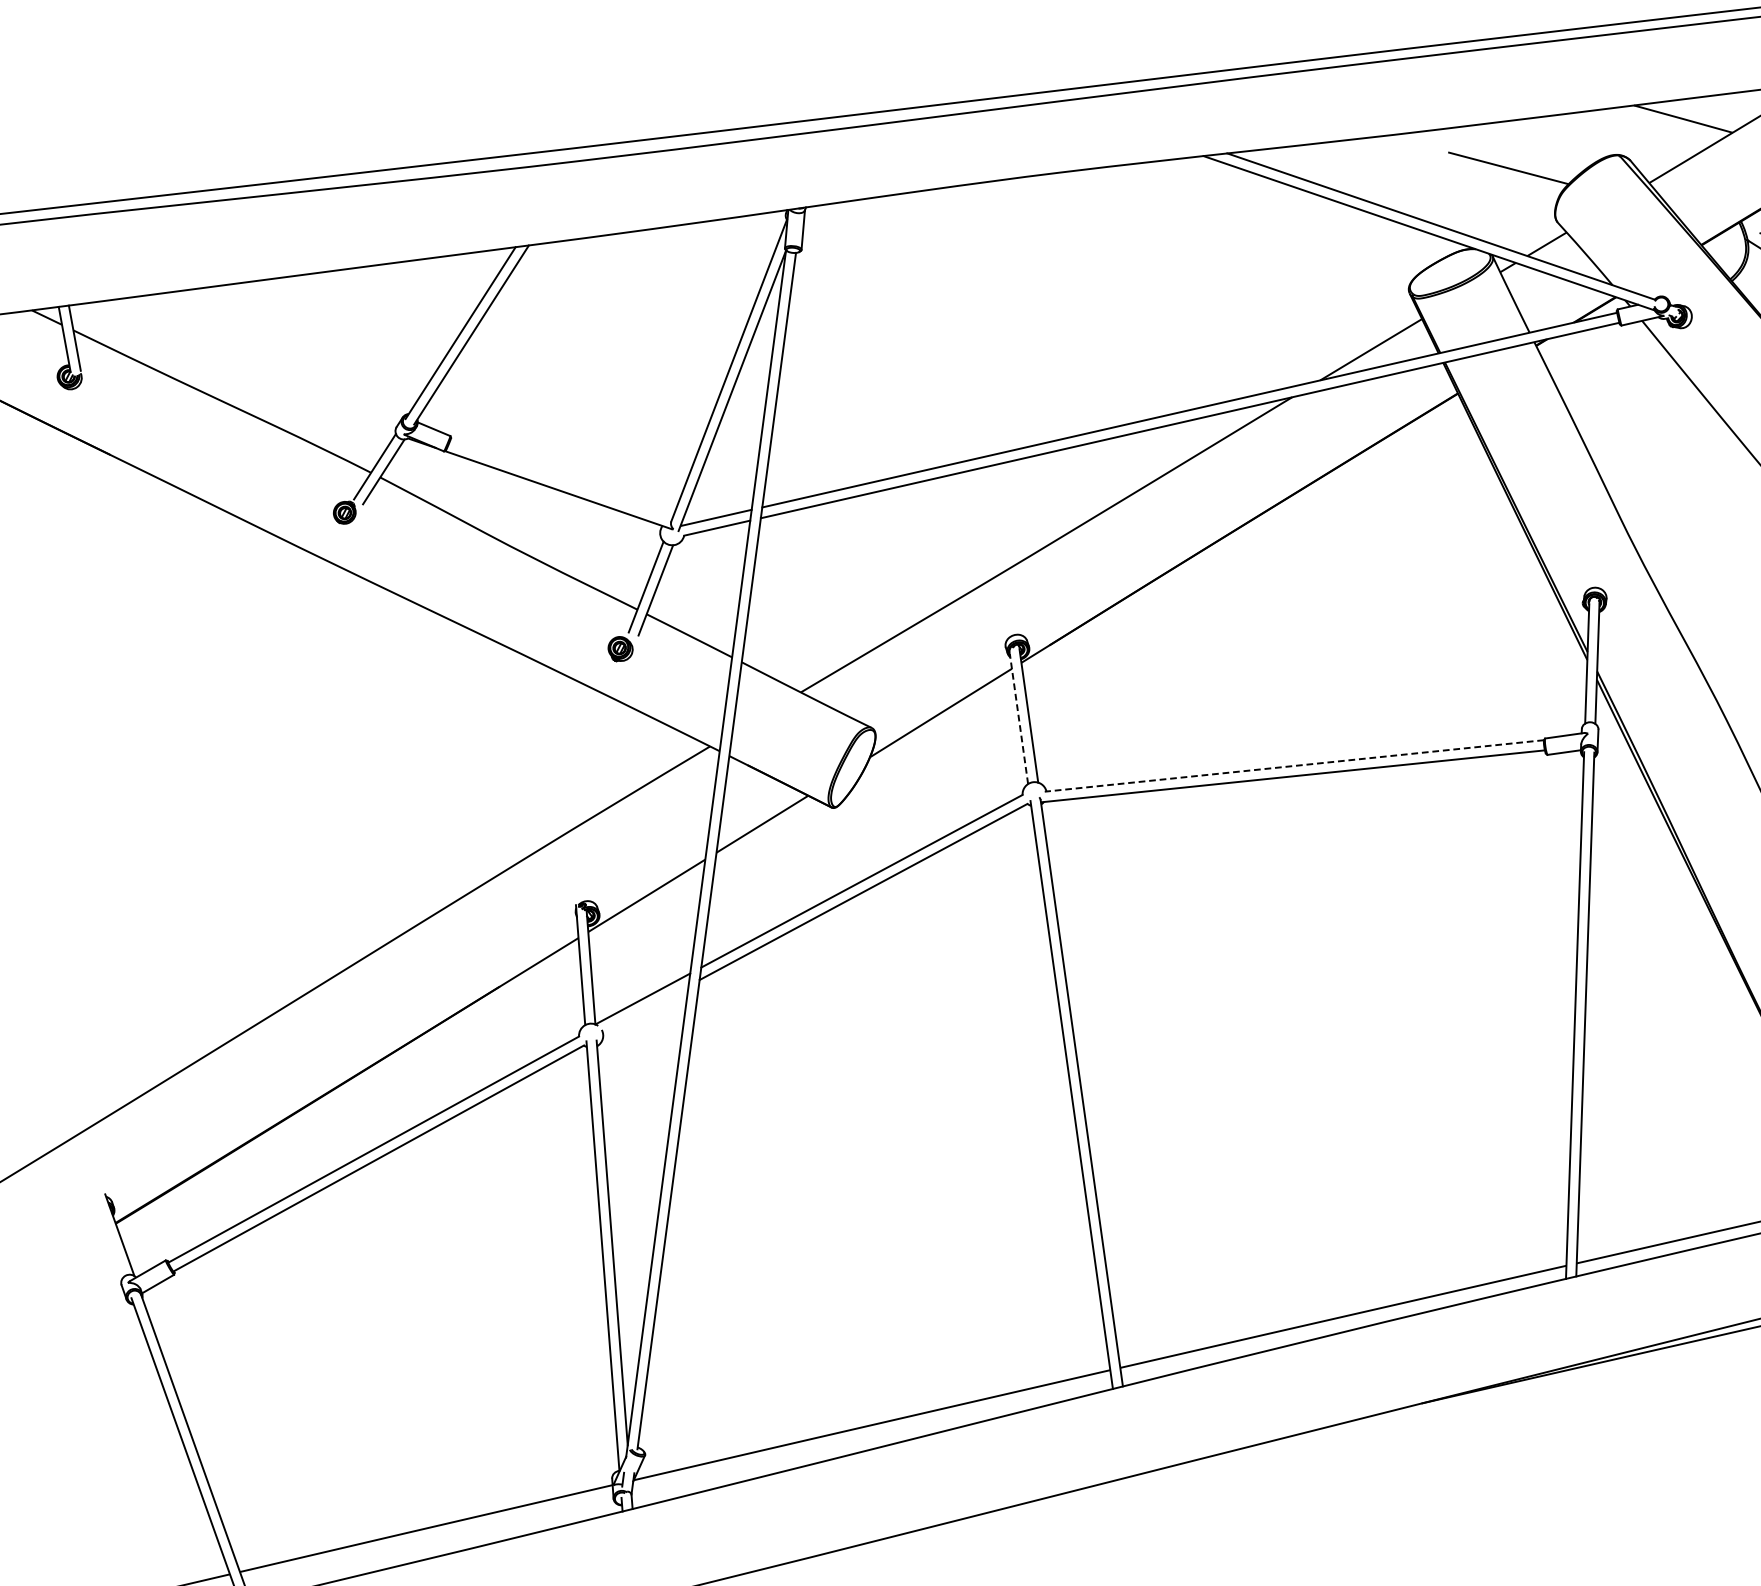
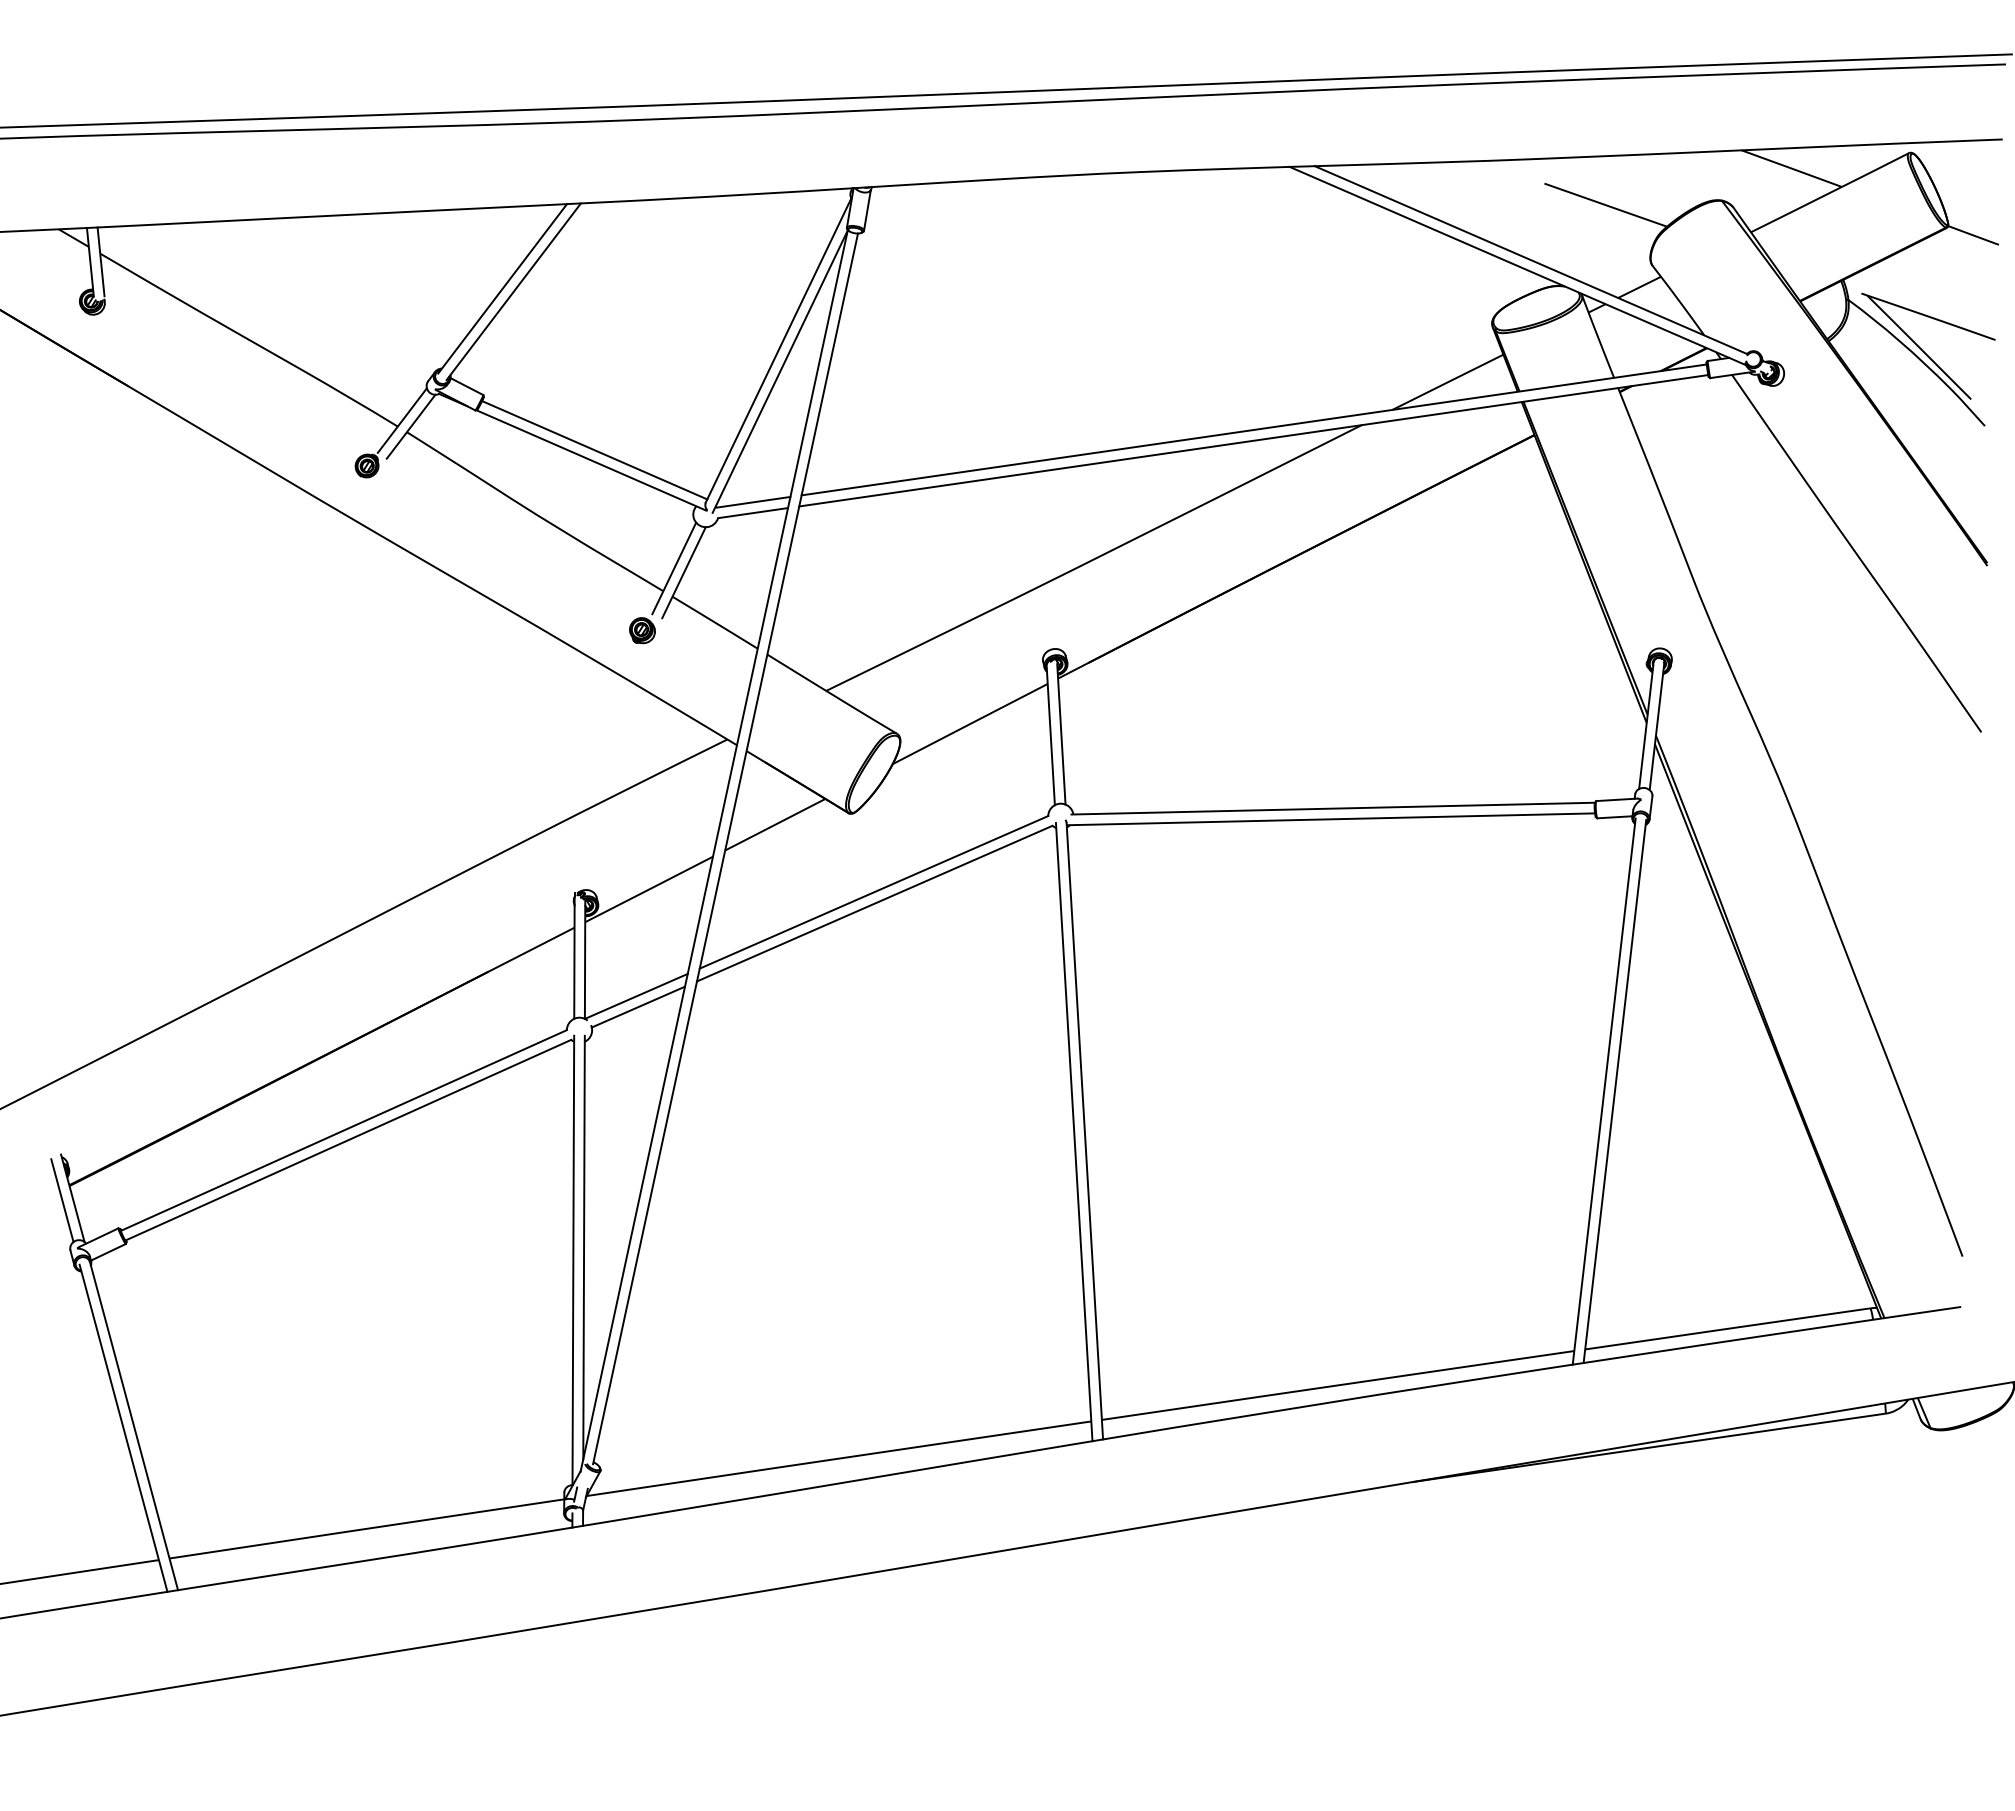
line: (560, 480) -> (594, 450), added
line: (1018, 718) -> (1050, 736), dashed -> solid
line: (1294, 765) -> (1333, 808), dashed -> solid
line: (644, 1008) -> (637, 1006), added
line: (110, 1238) -> (62, 1200), added

